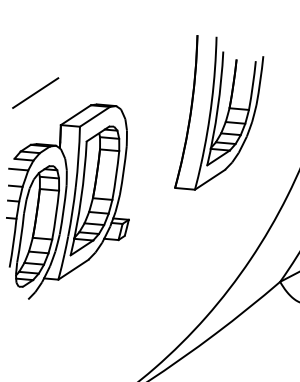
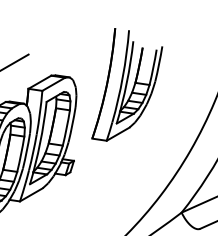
part: (219, 112) -> (127, 85), moved

